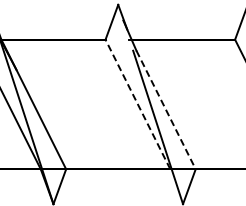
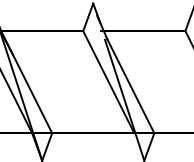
line: (137, 104) -> (108, 82), dashed -> solid
line: (166, 110) -> (131, 86), dashed -> solid

